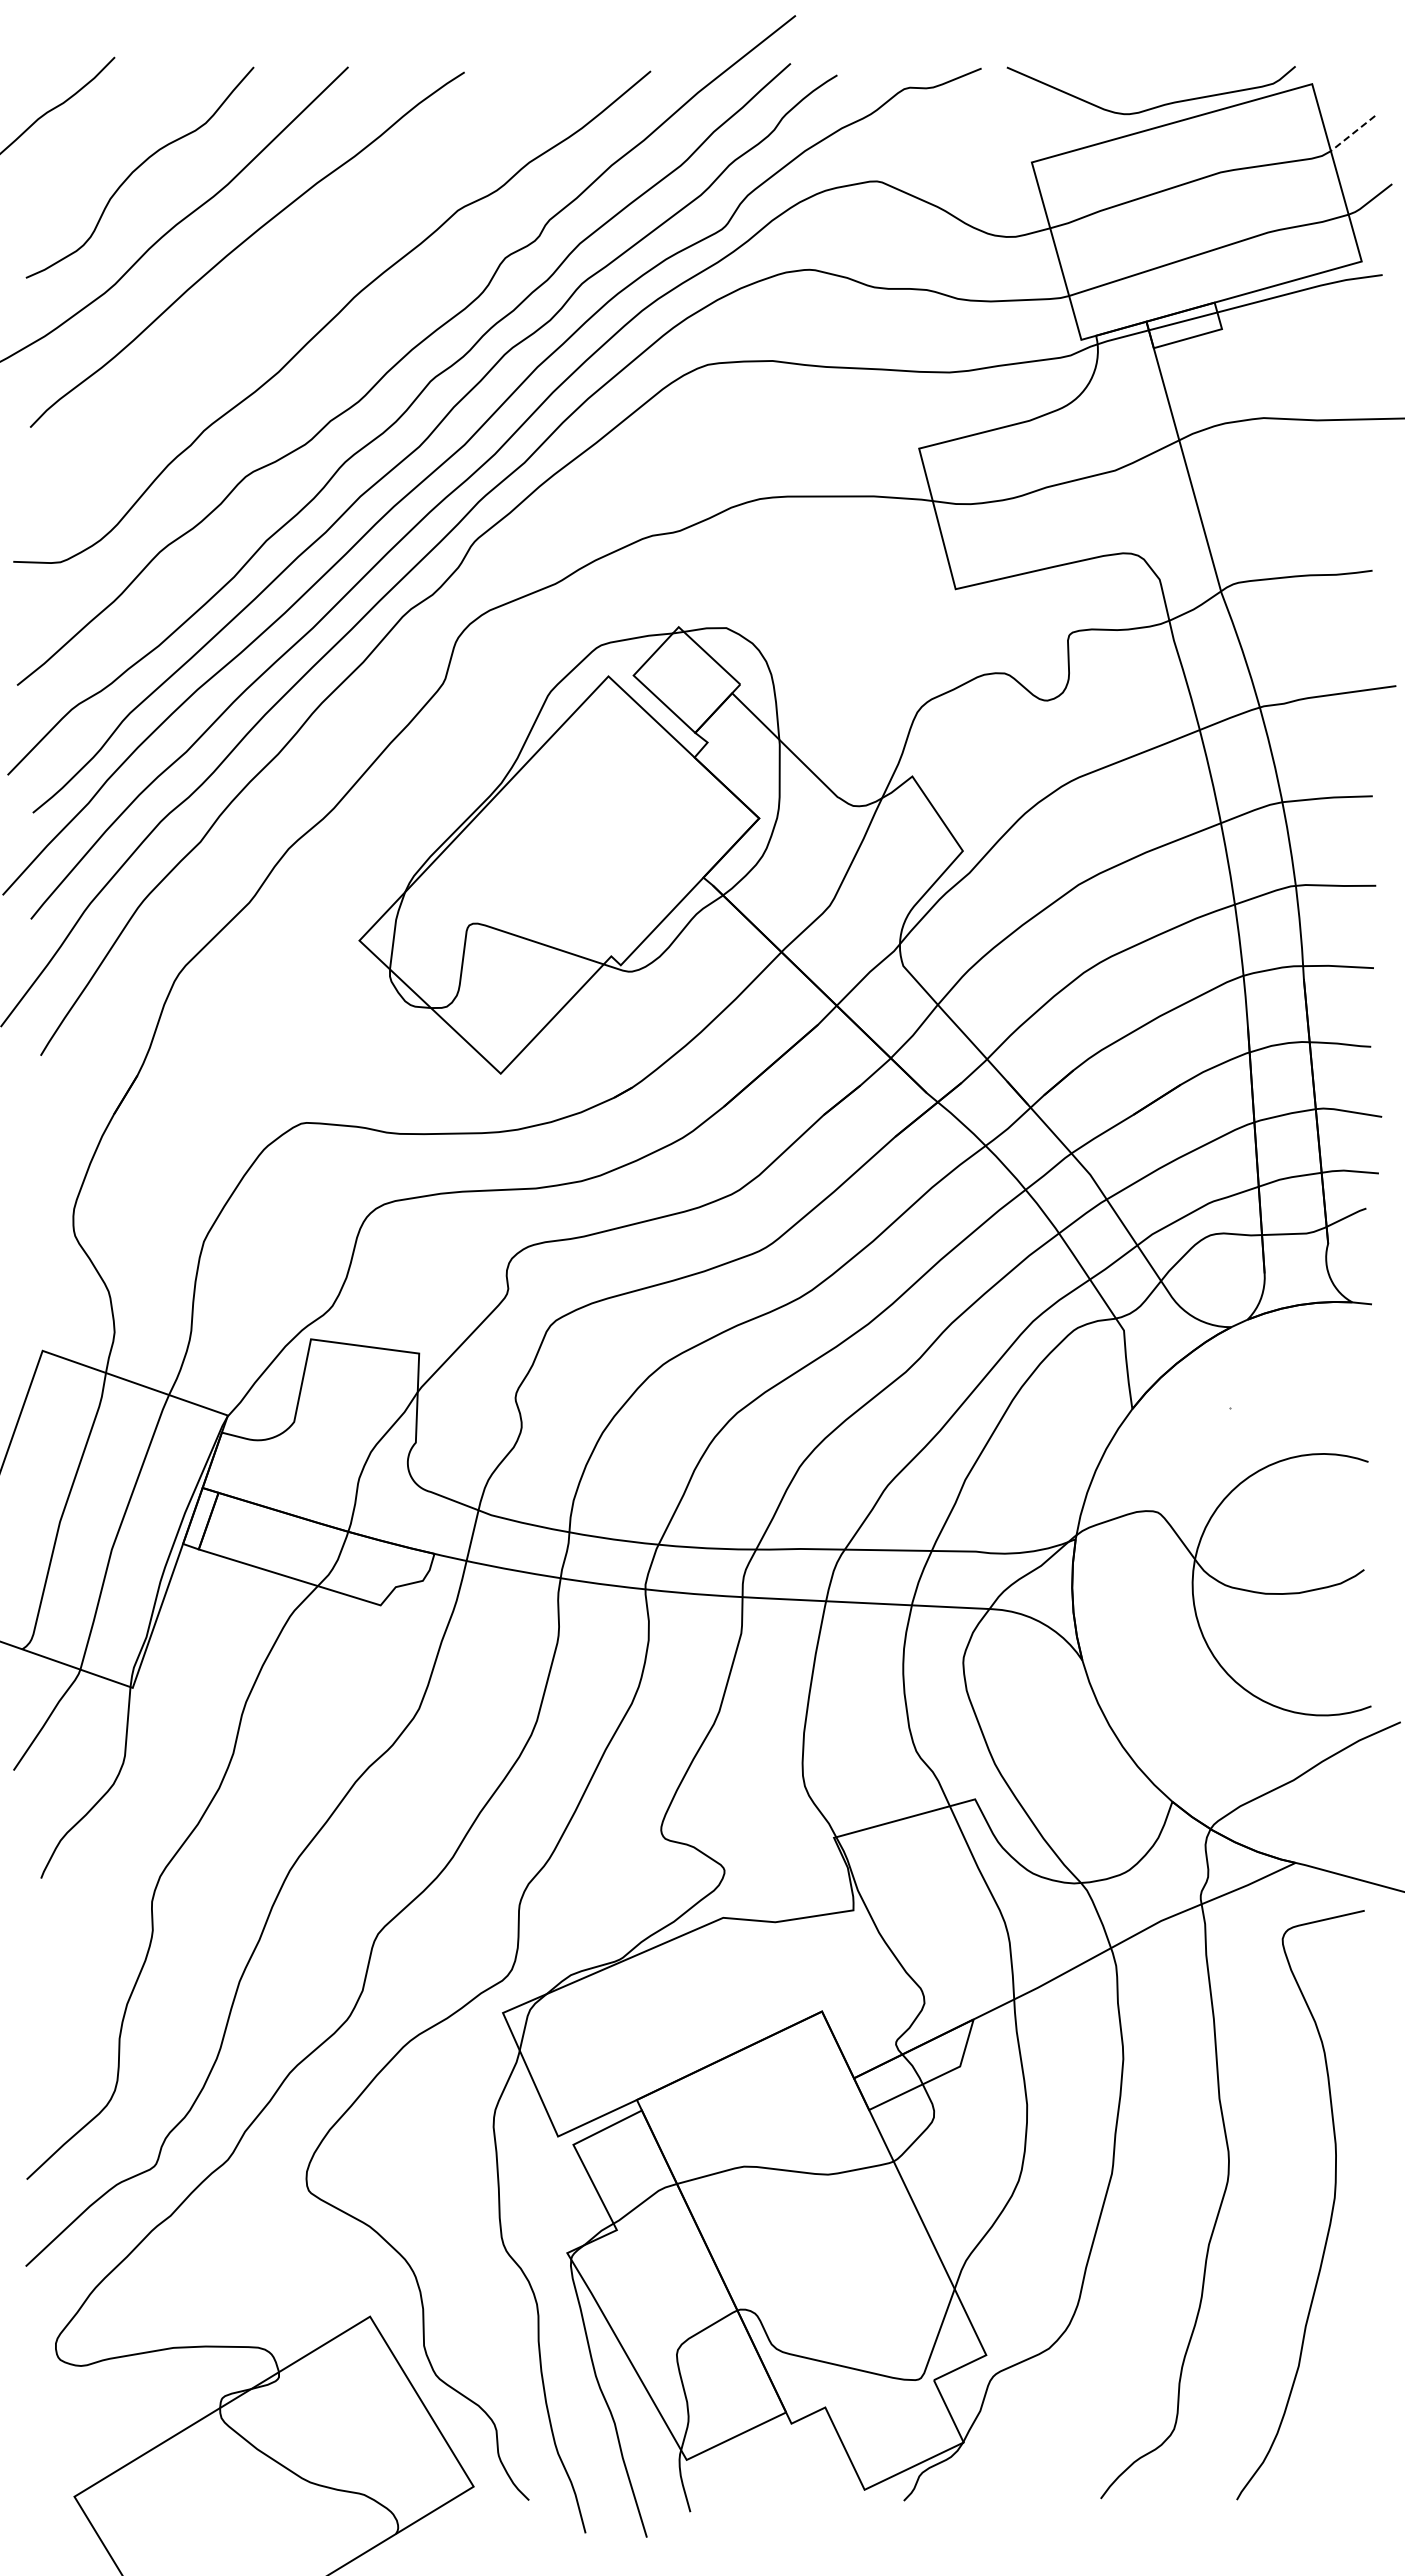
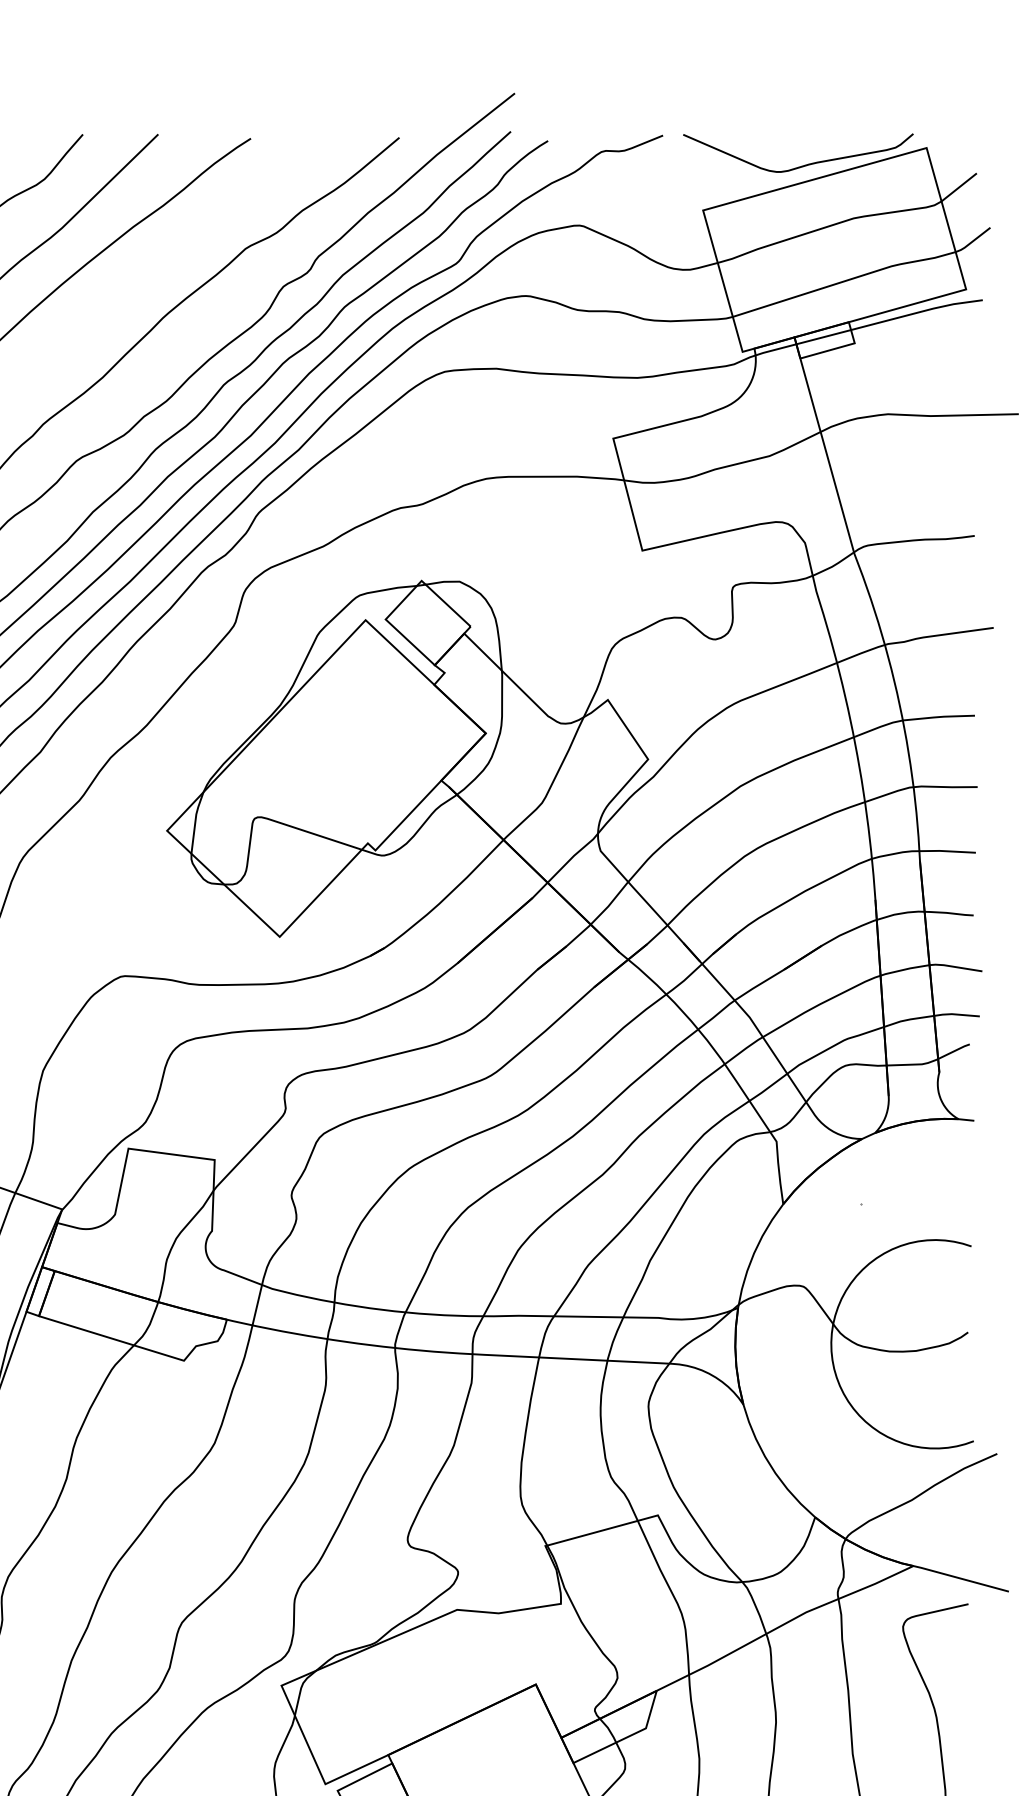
line: (1352, 133) -> (958, 187), dashed -> solid

